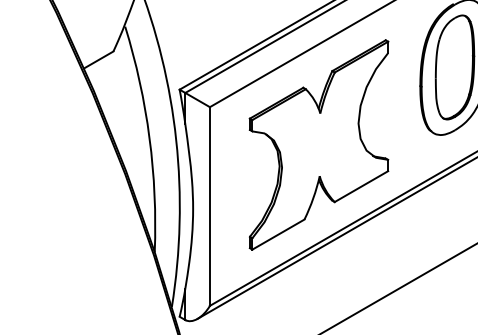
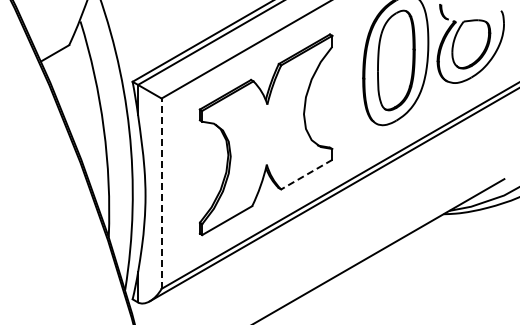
line: (361, 186) -> (306, 174), solid -> dashed
line: (209, 206) -> (161, 193), solid -> dashed

